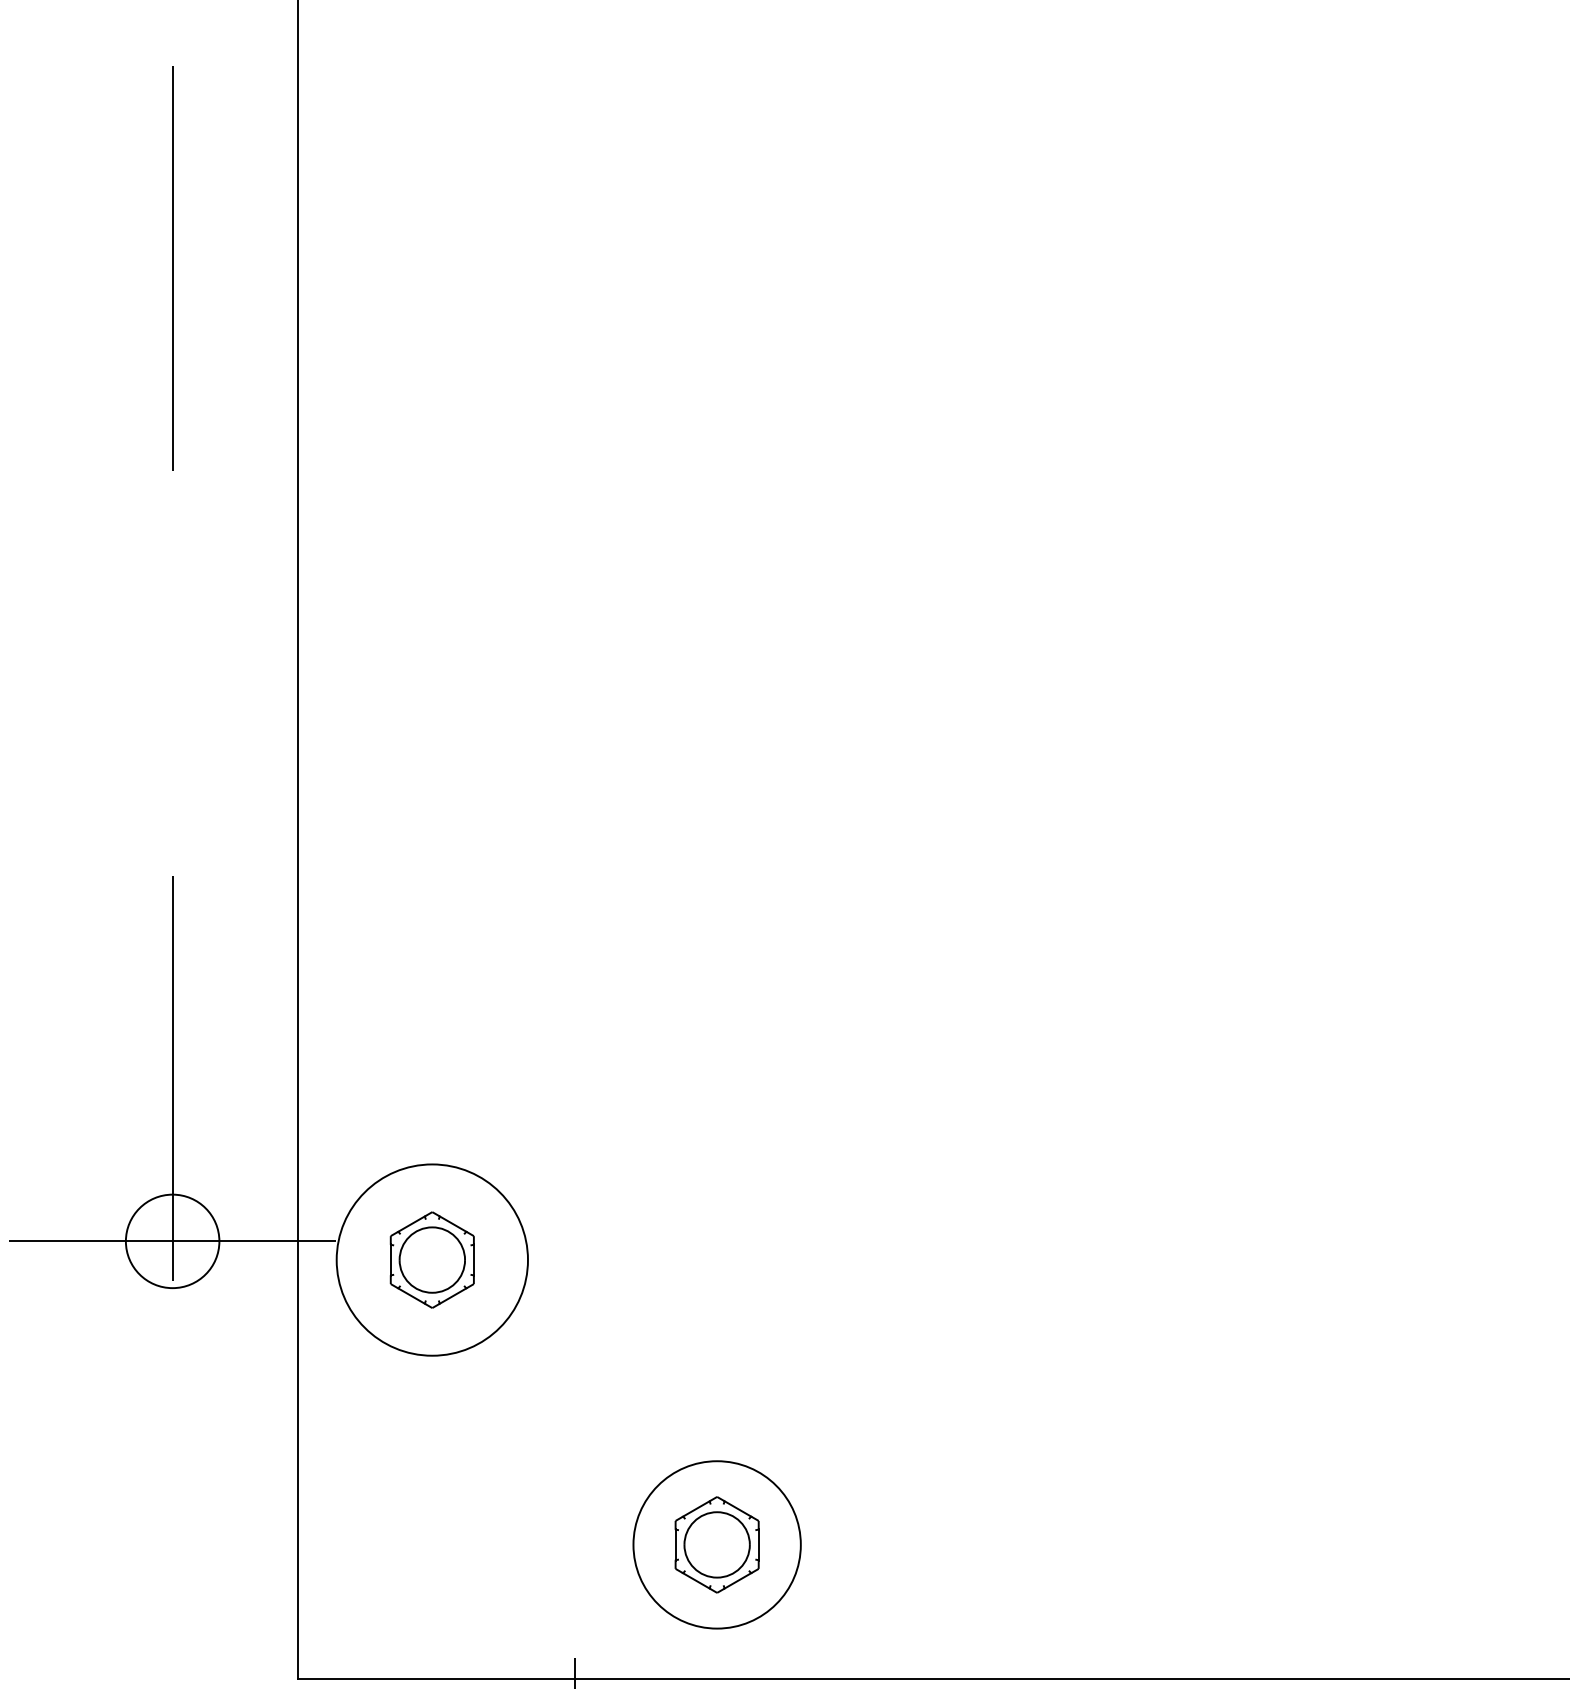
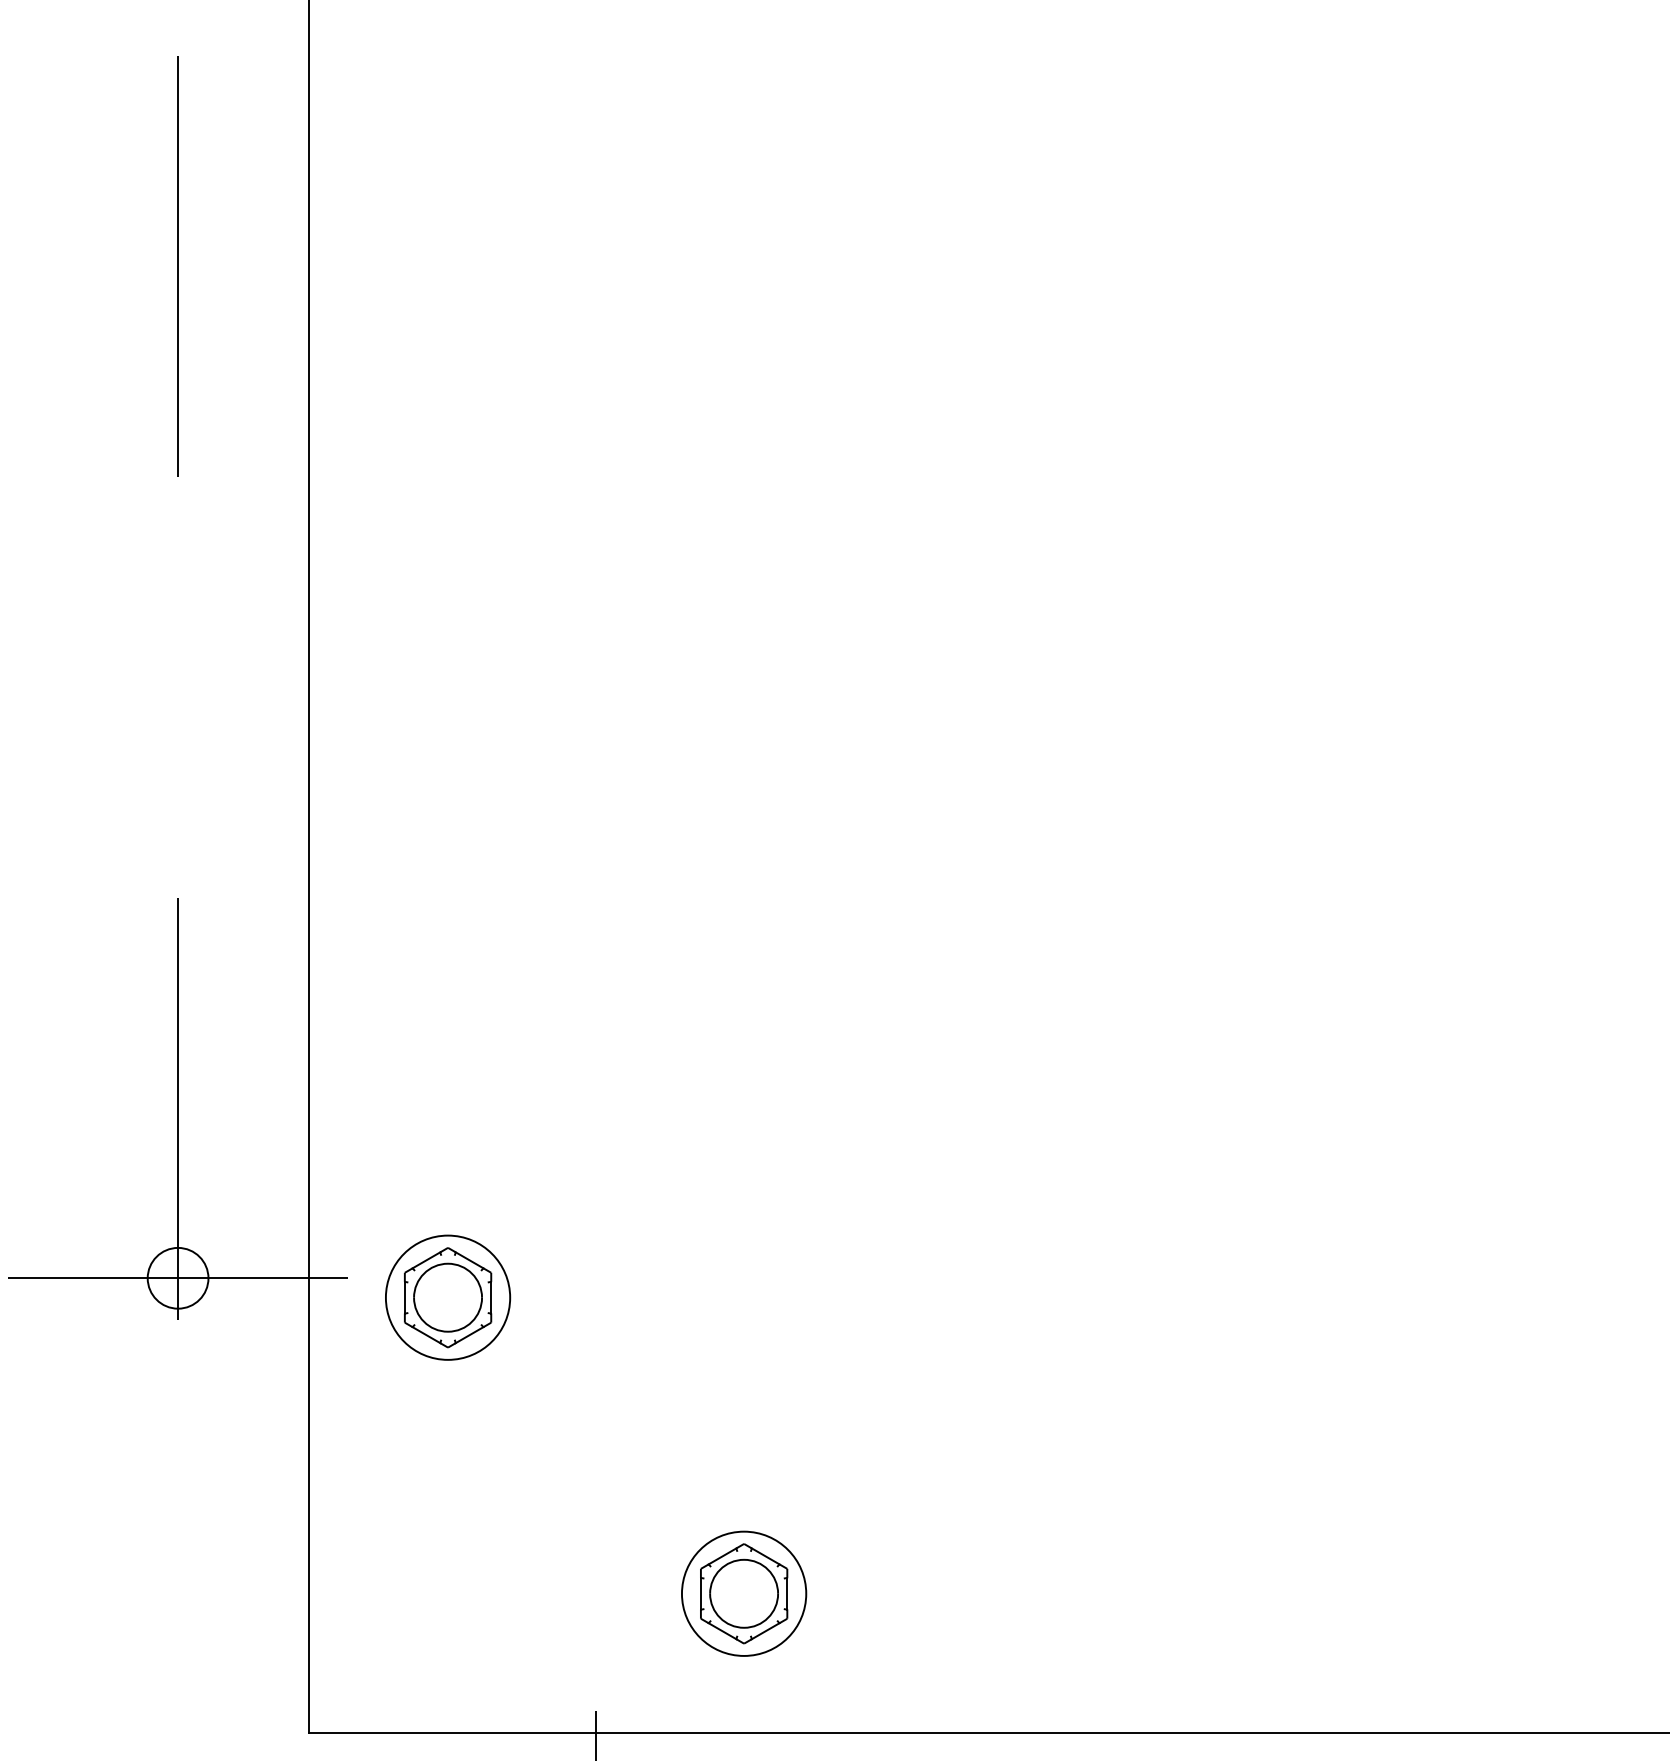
circle: (172, 1240) -> (177, 1277), size x0.62
circle: (431, 1259) -> (447, 1297), size x0.62
circle: (716, 1544) -> (743, 1593), size x0.71

